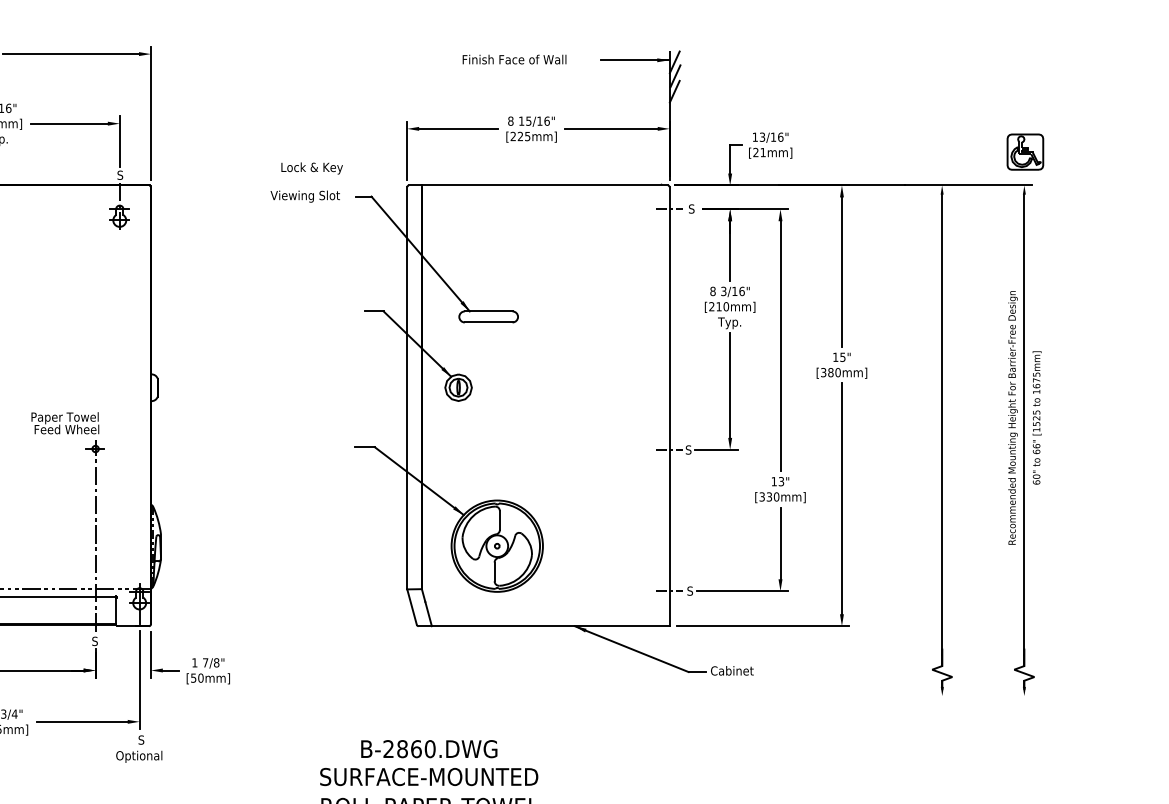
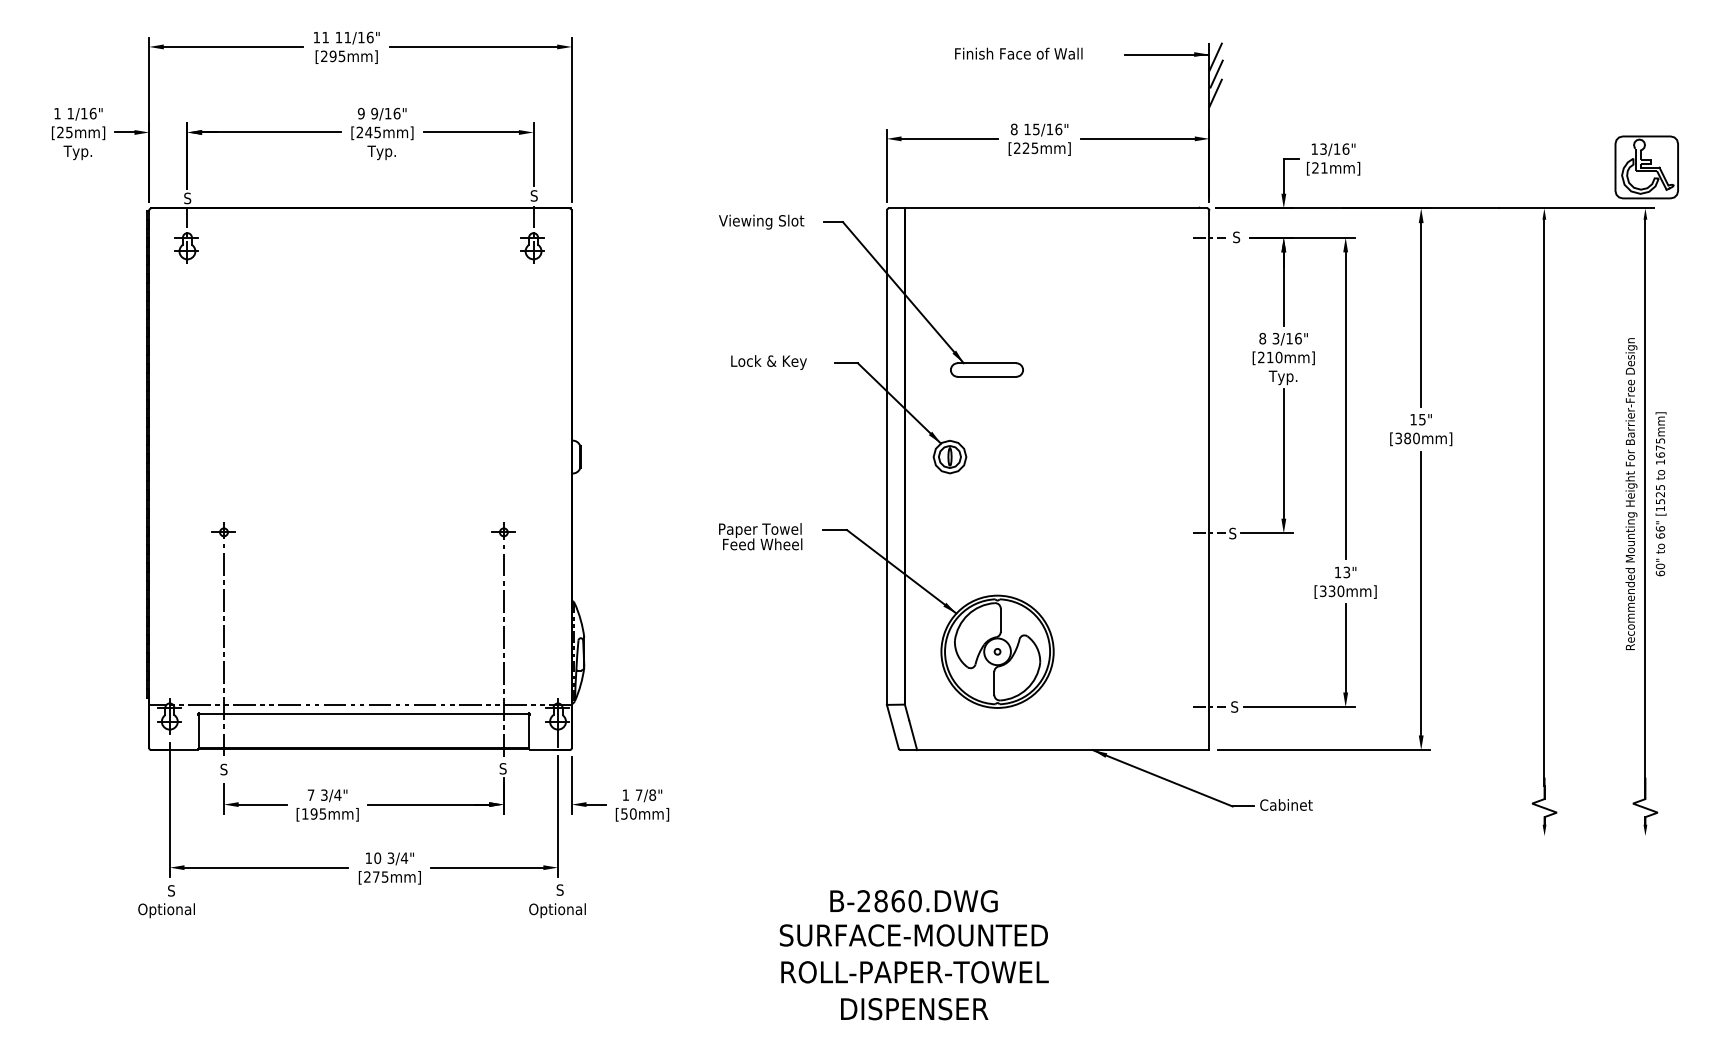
part: (1025, 152) -> (1646, 167), size x1.43
text: (311, 168) -> (768, 362), moved
text: (65, 423) -> (760, 536), moved

